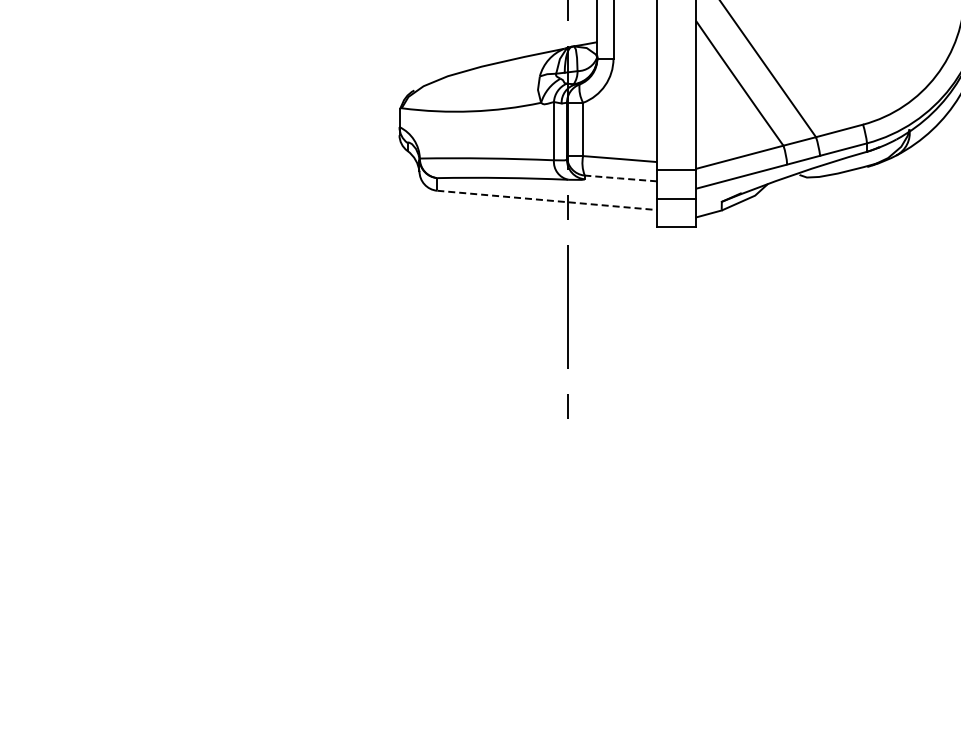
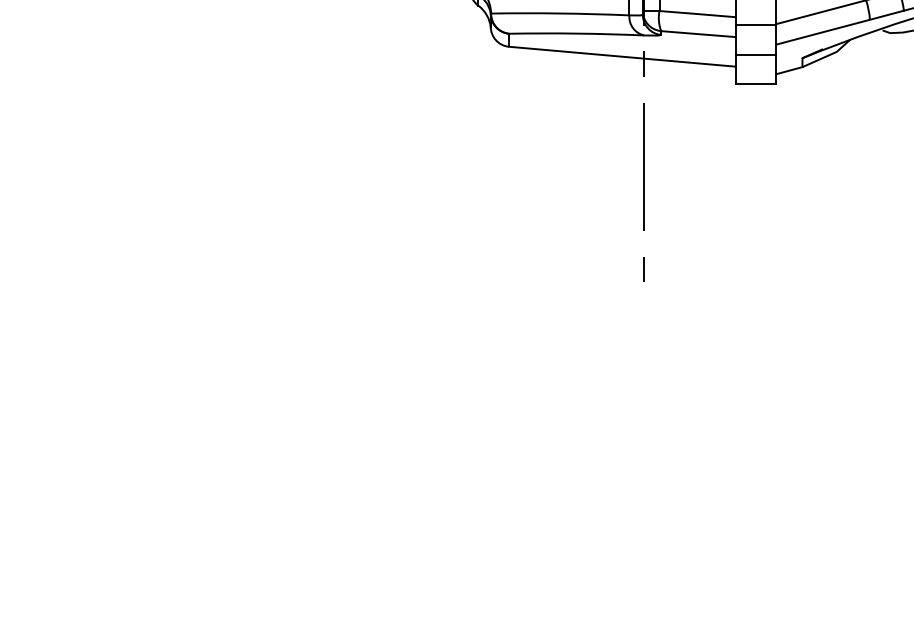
line: (620, 178) -> (698, 34), dashed -> solid
line: (547, 200) -> (622, 56), dashed -> solid

